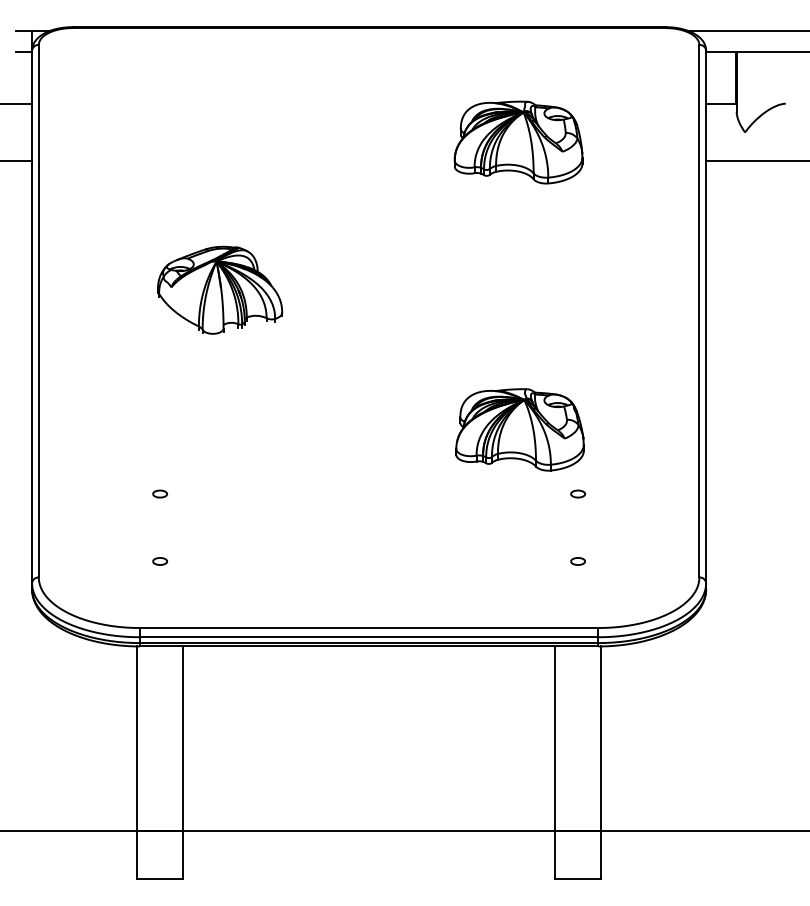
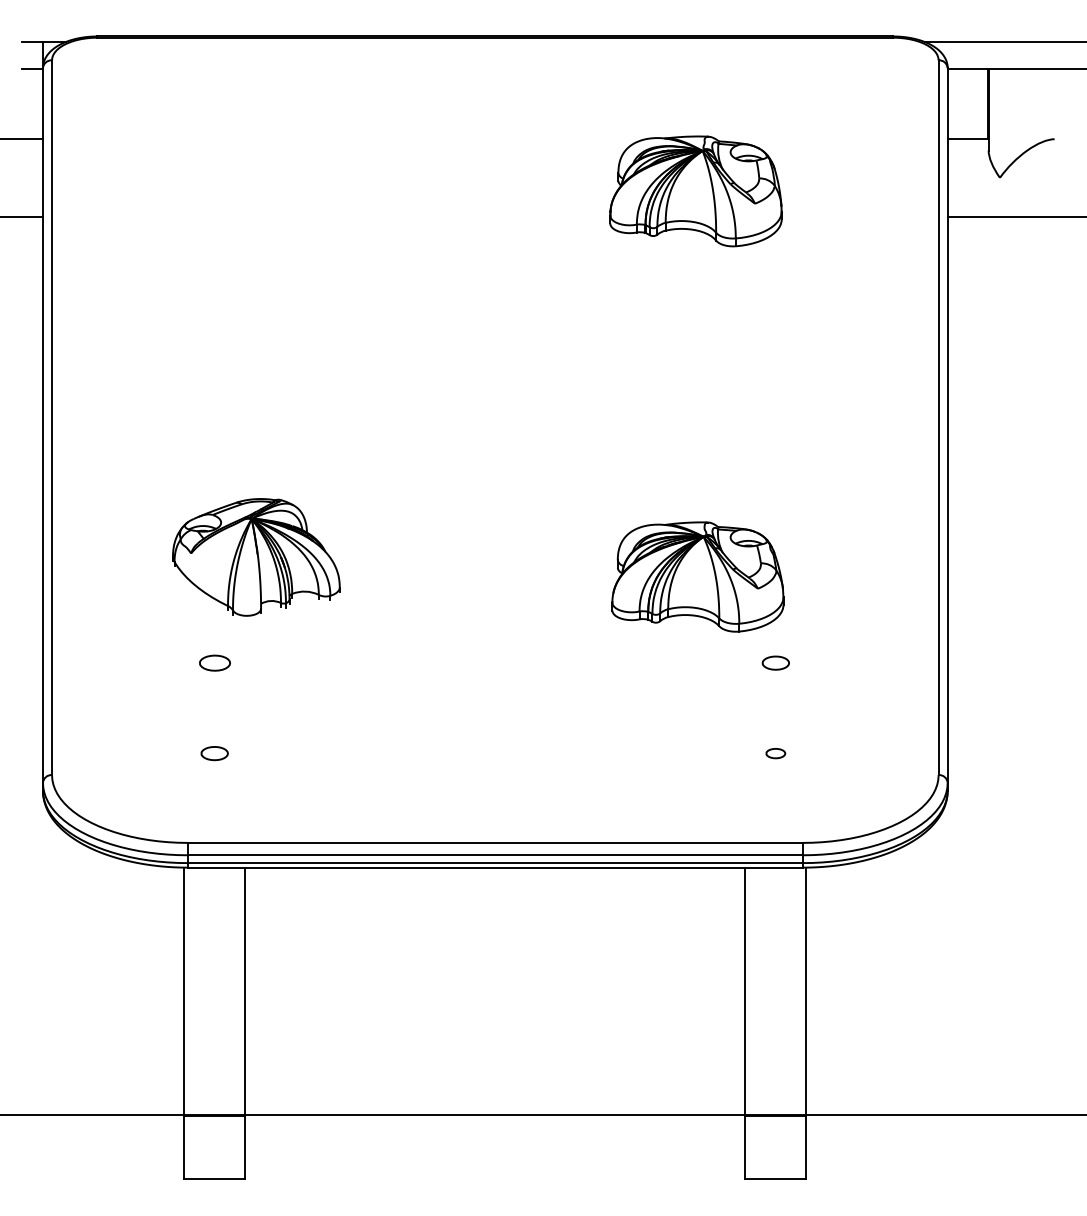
part: (220, 289) -> (256, 556), moved
part: (159, 493) -> (214, 662), size x1.6
part: (577, 493) -> (775, 662), size x1.4
part: (160, 561) -> (215, 753), size x1.4

